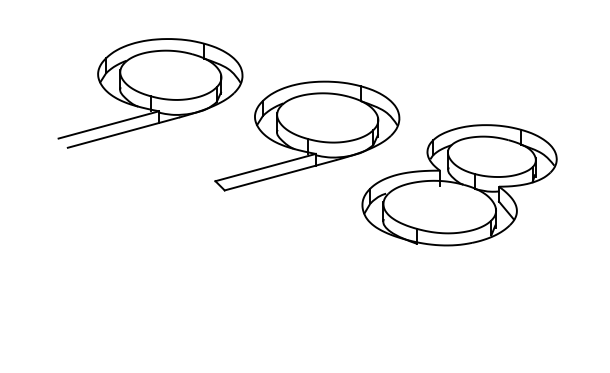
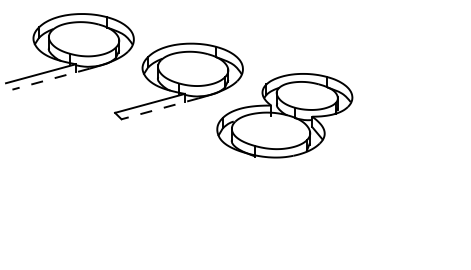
line: (122, 133) -> (50, 79), solid -> dashed
line: (279, 174) -> (159, 108), solid -> dashed

